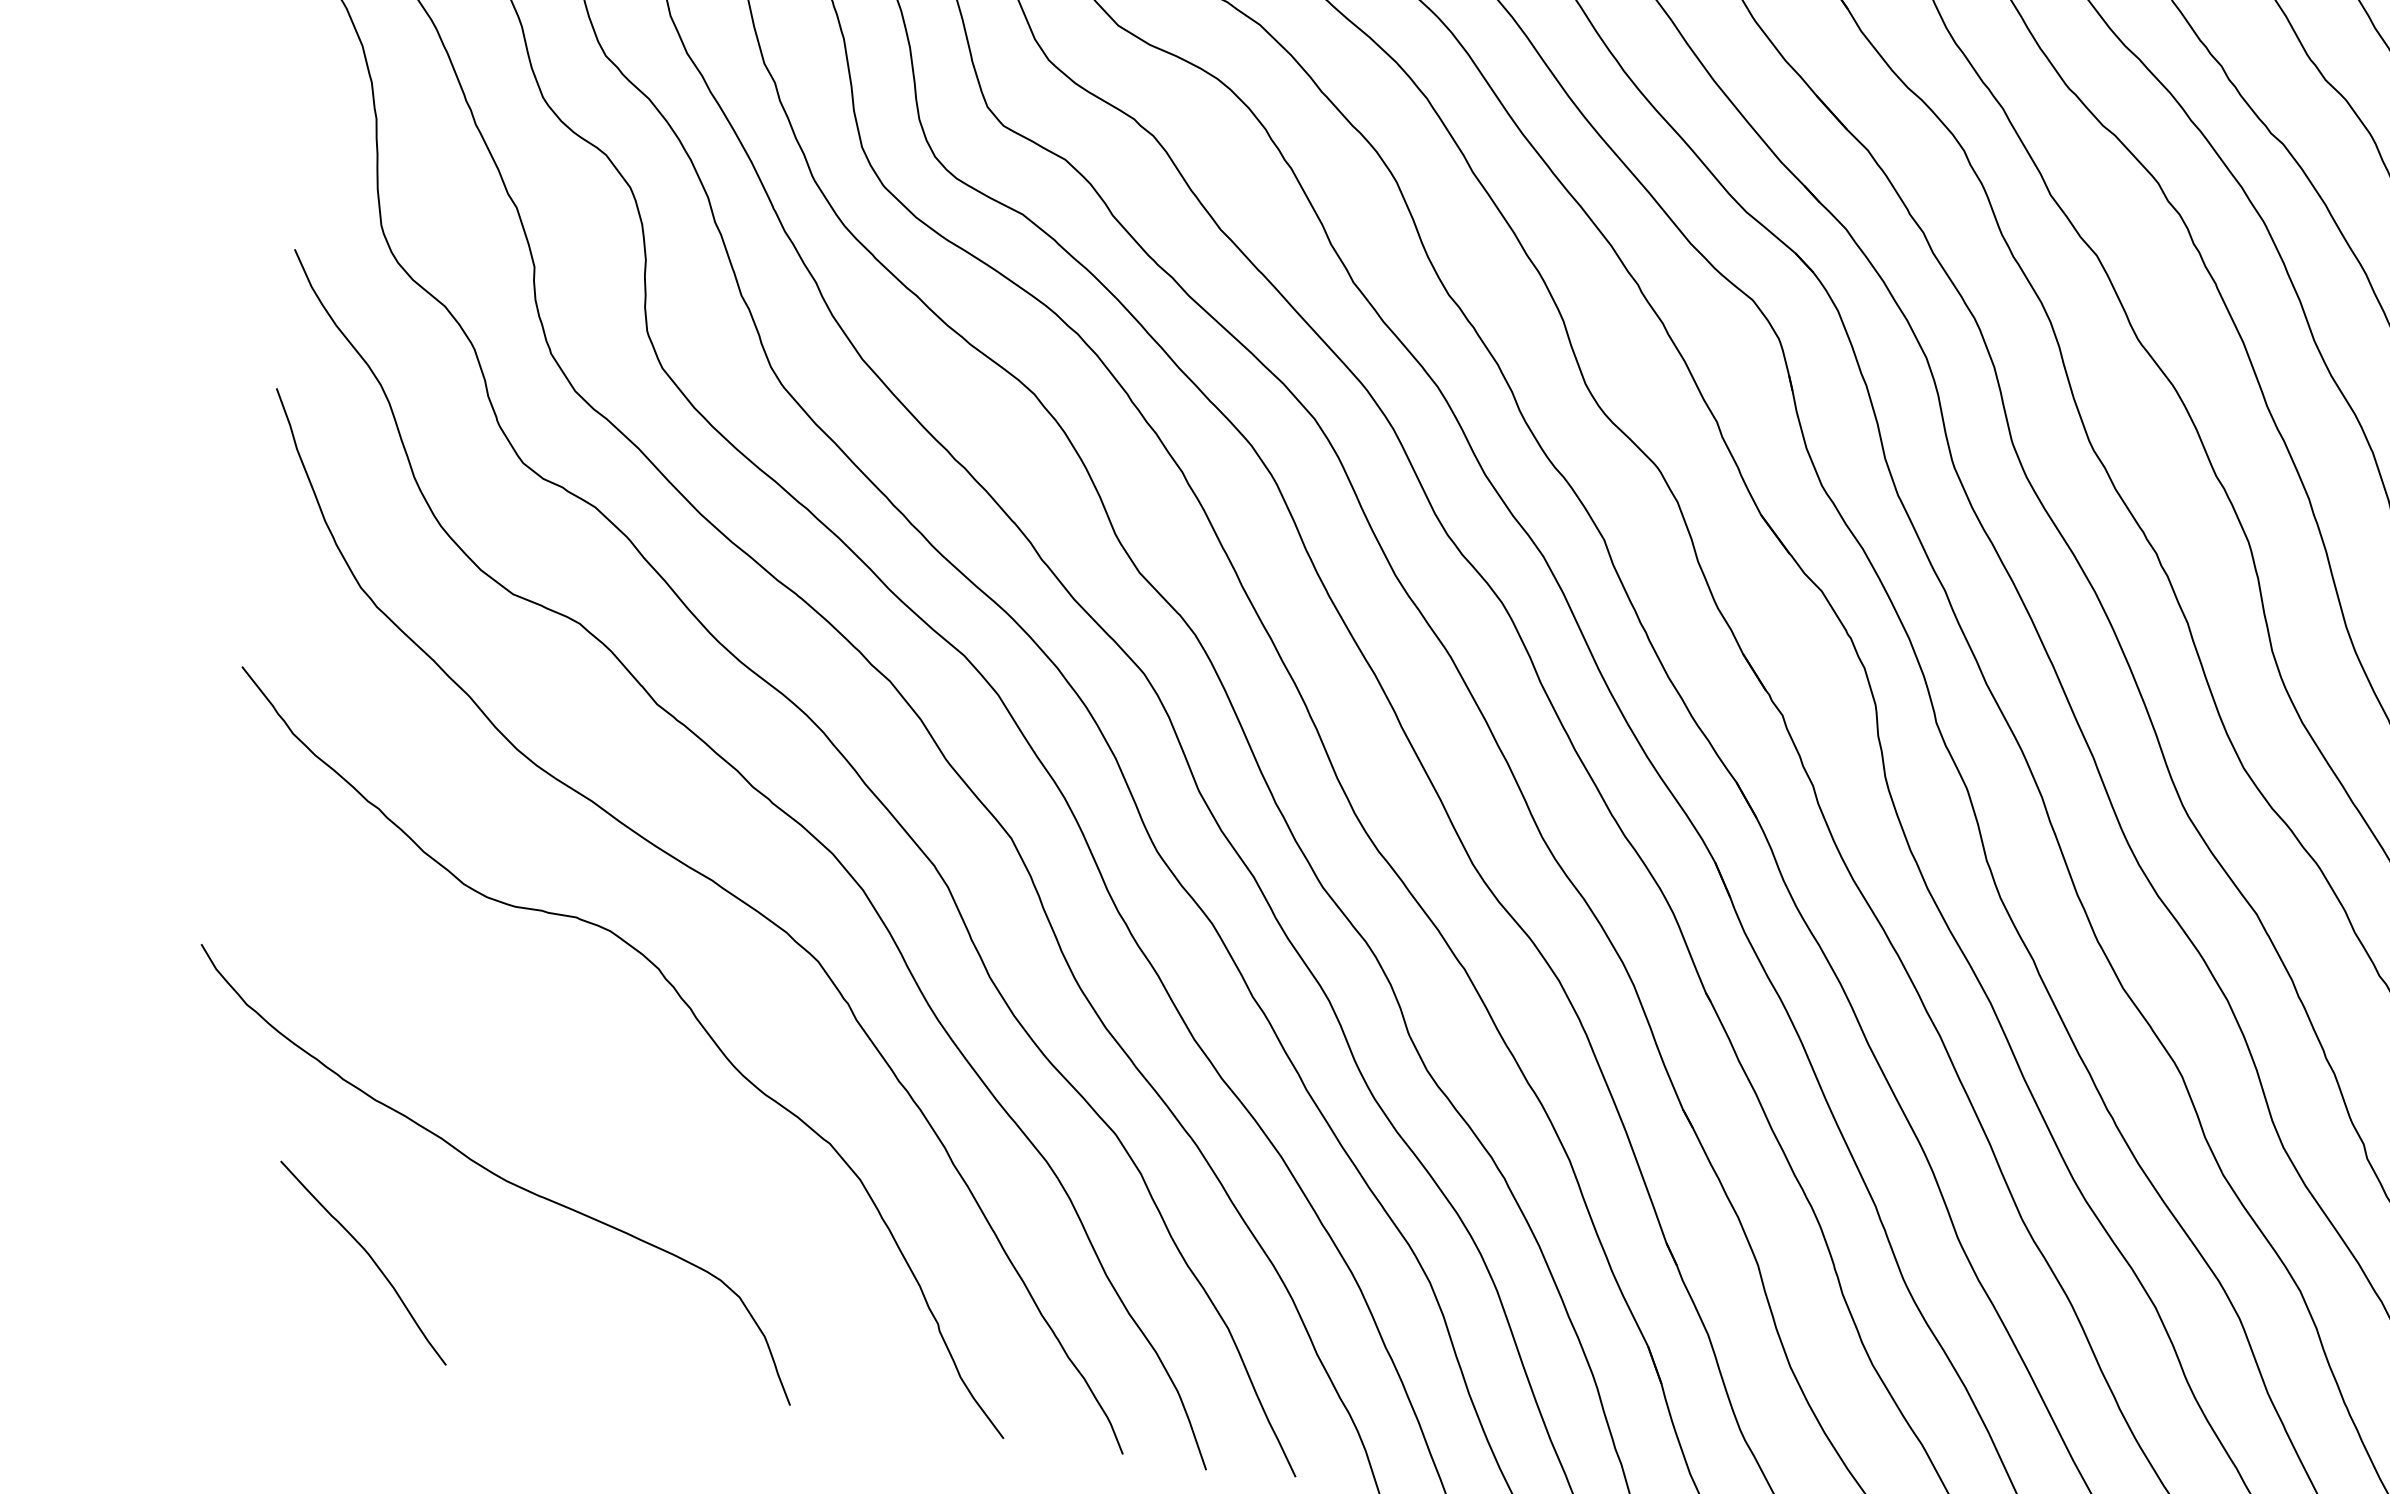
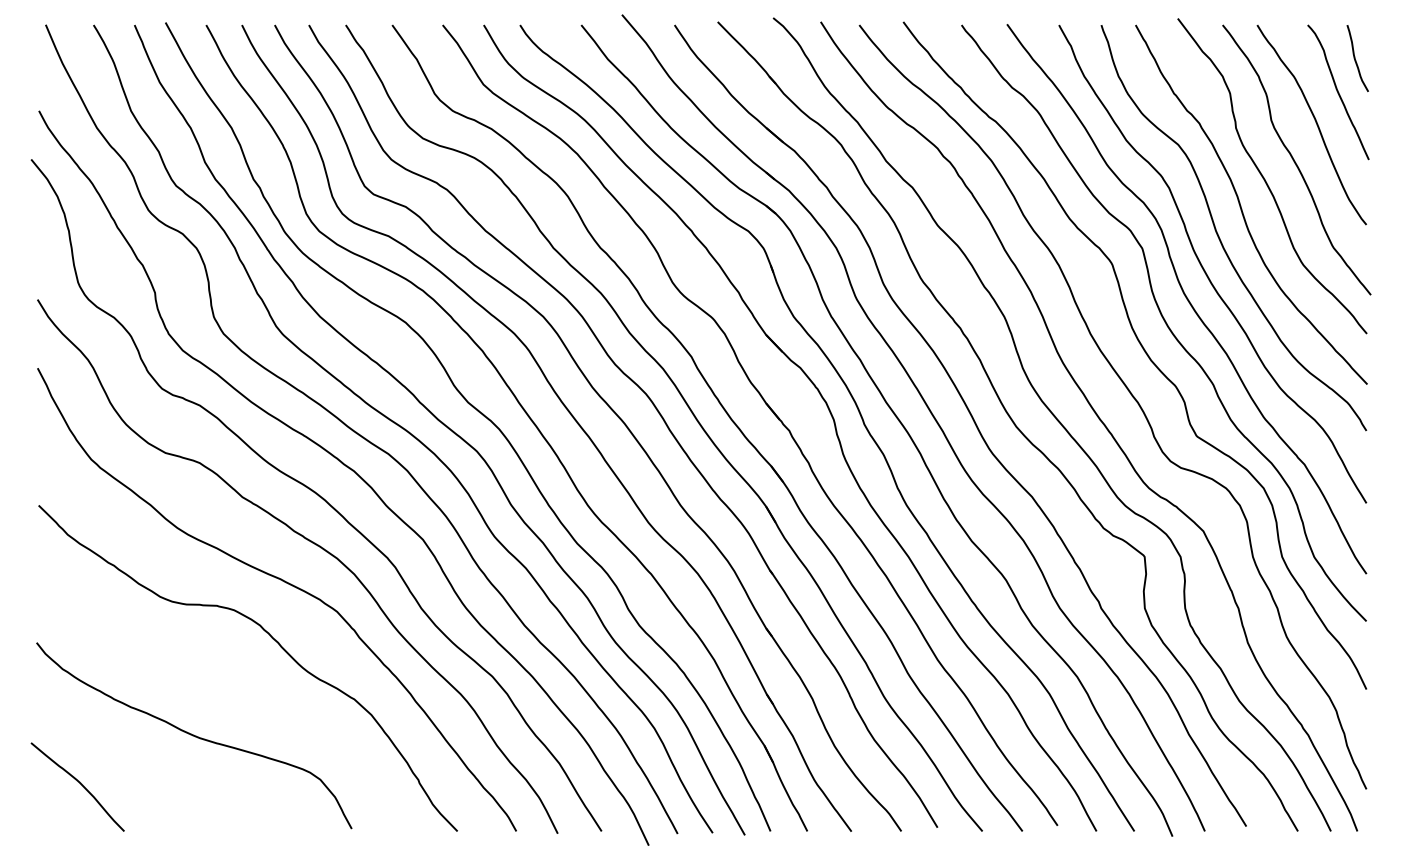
curve: (368, 1256) -> (79, 783), moved

